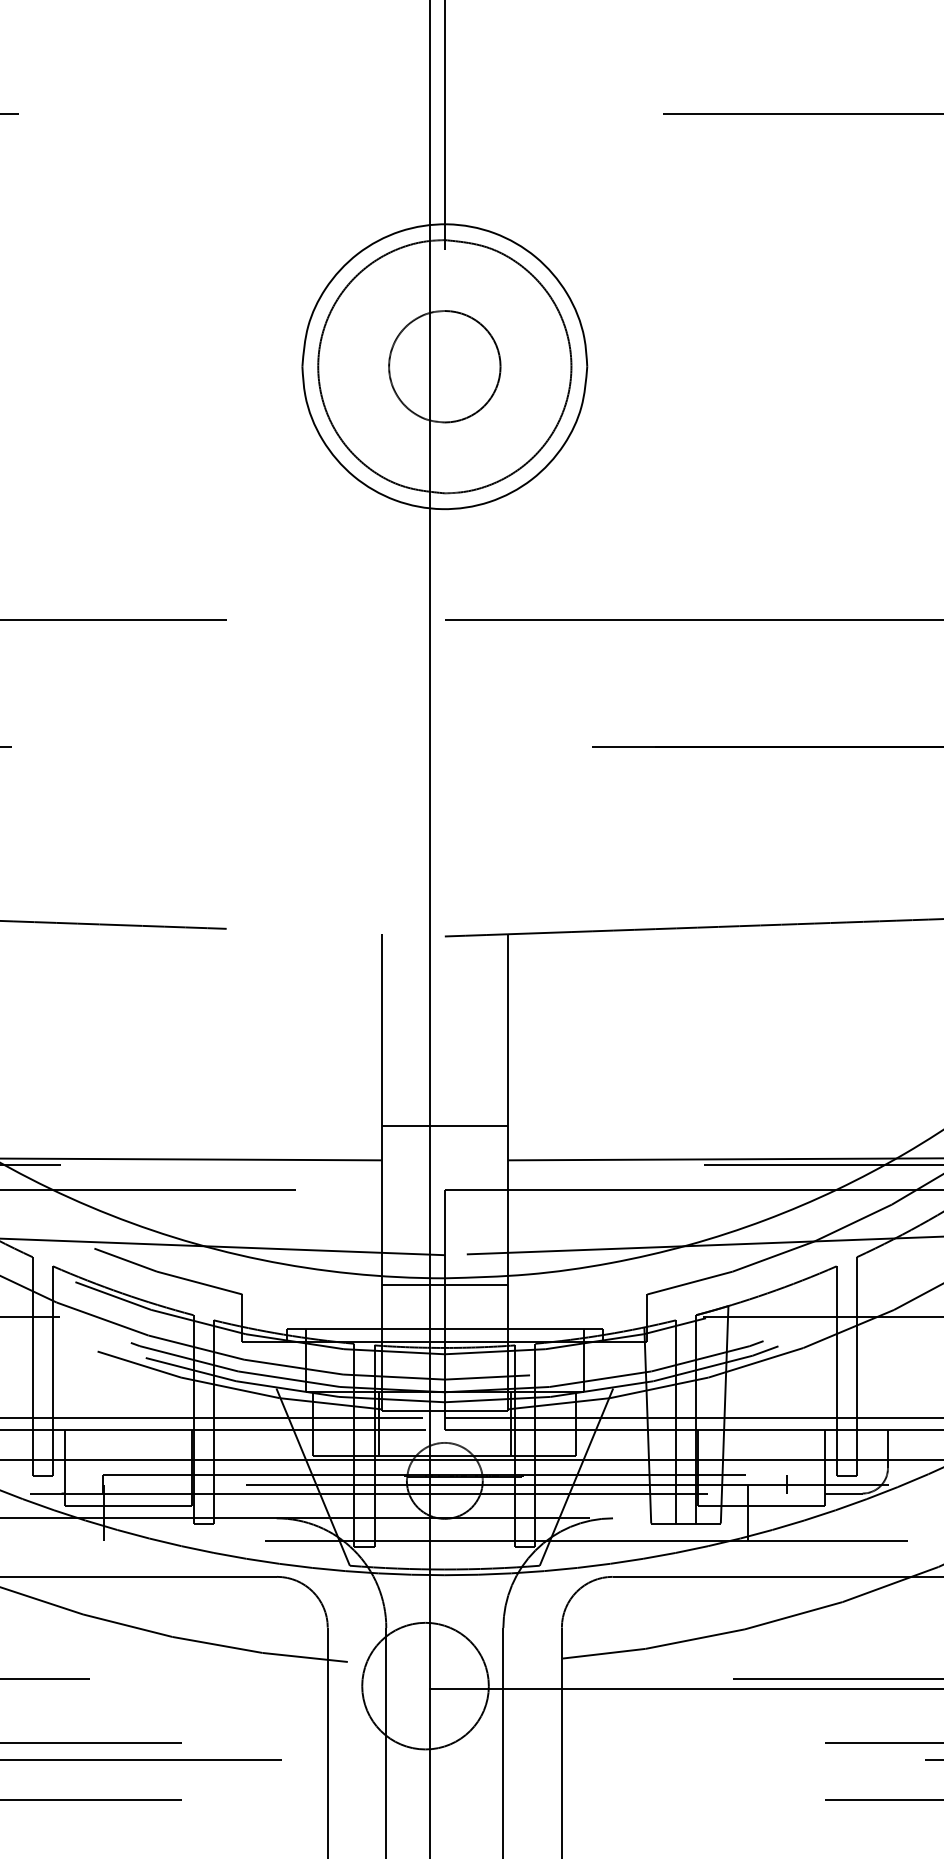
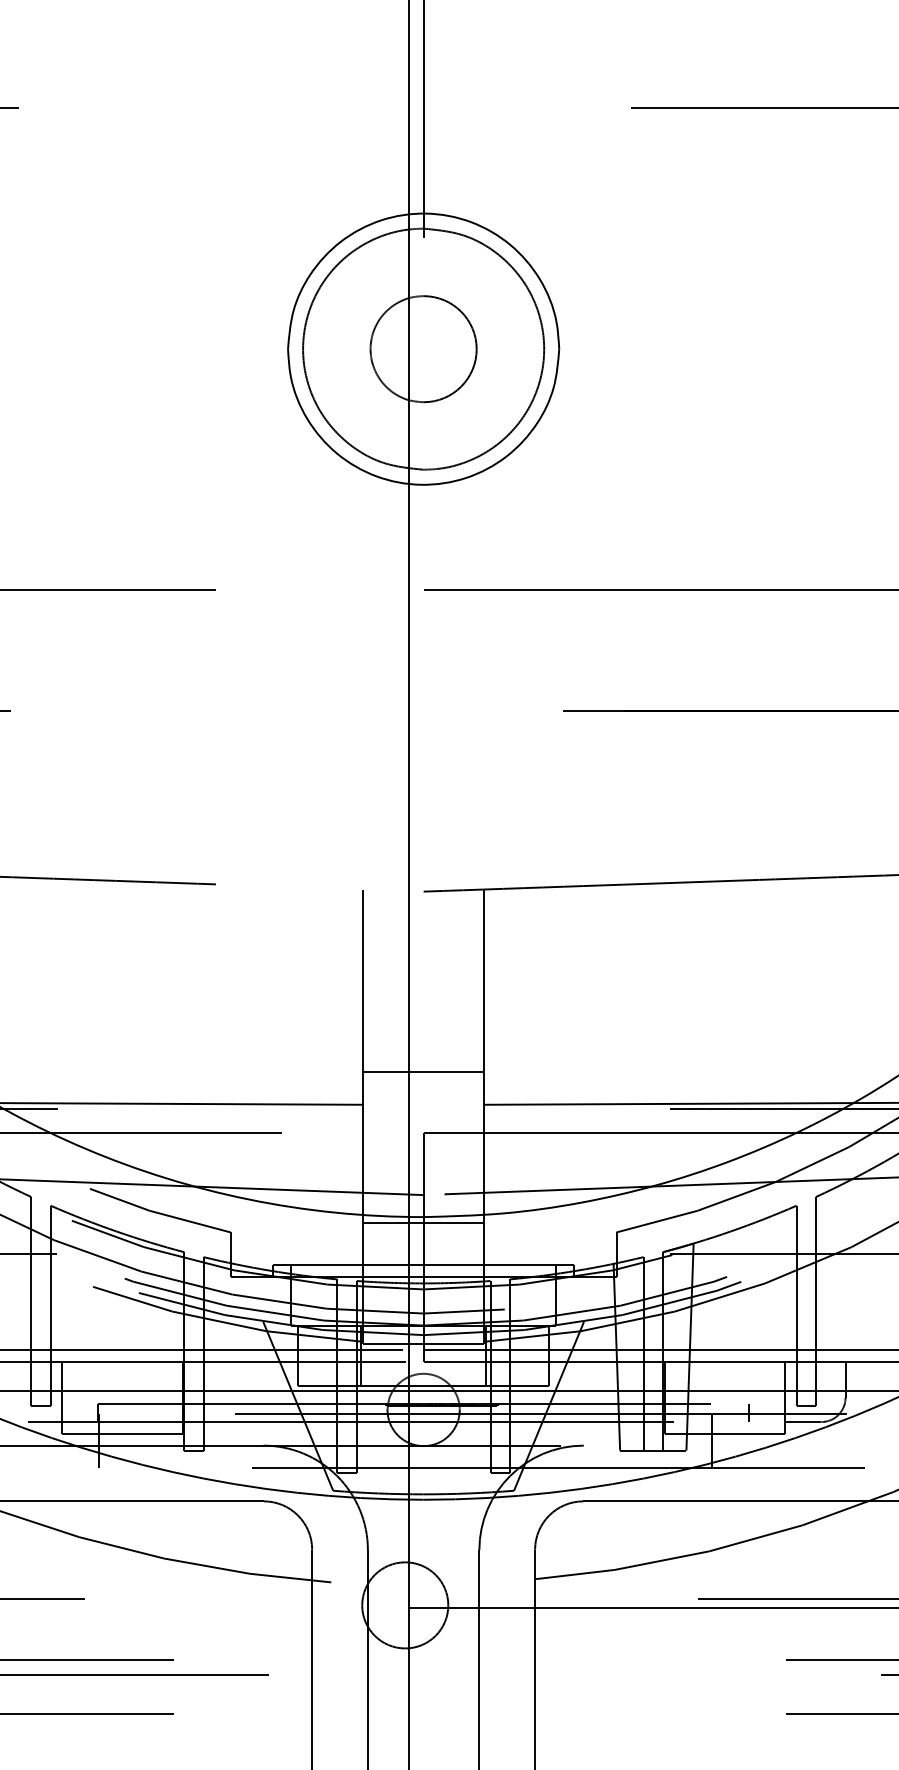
circle: (425, 1685) -> (405, 1604), size x0.71

